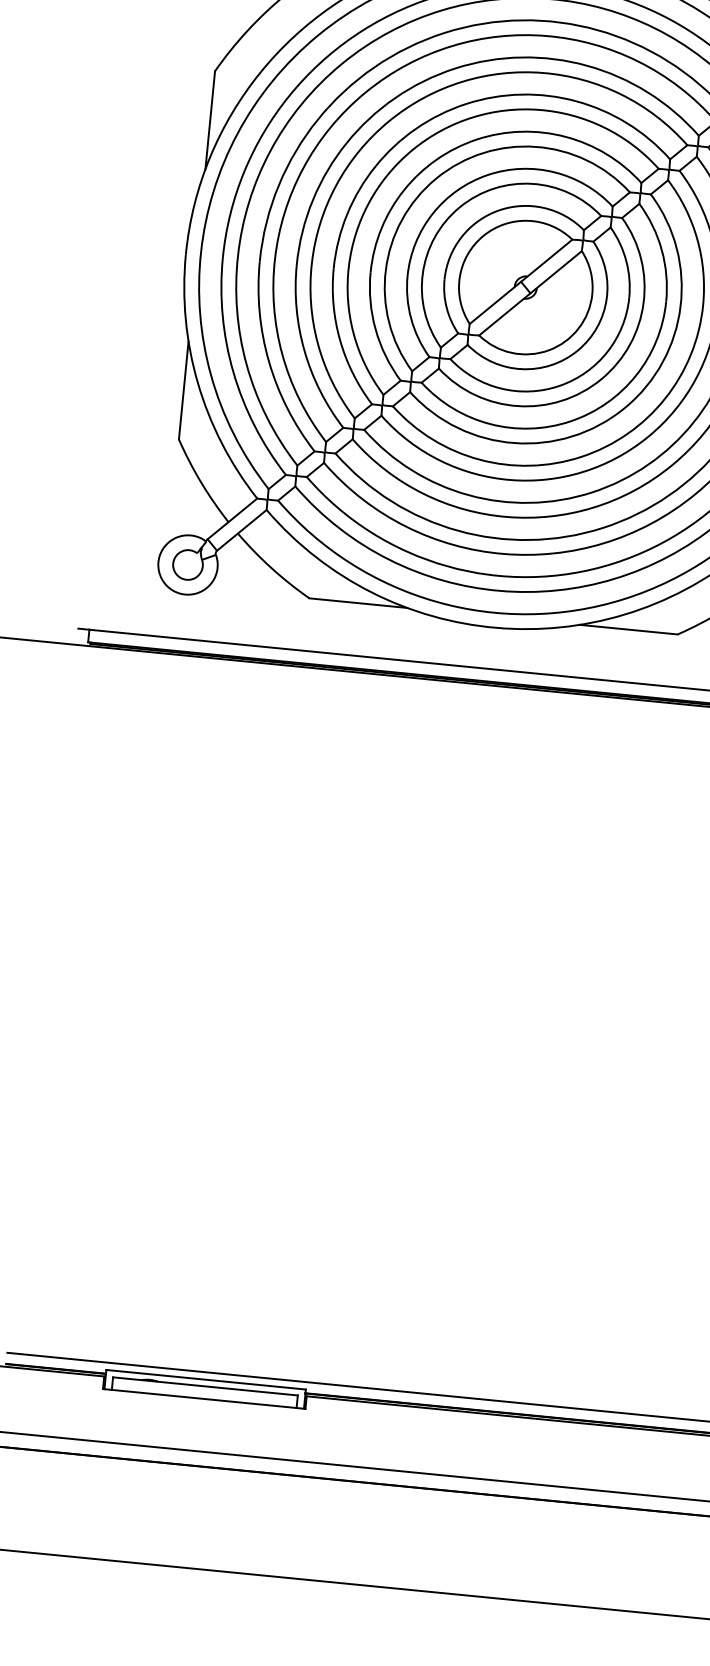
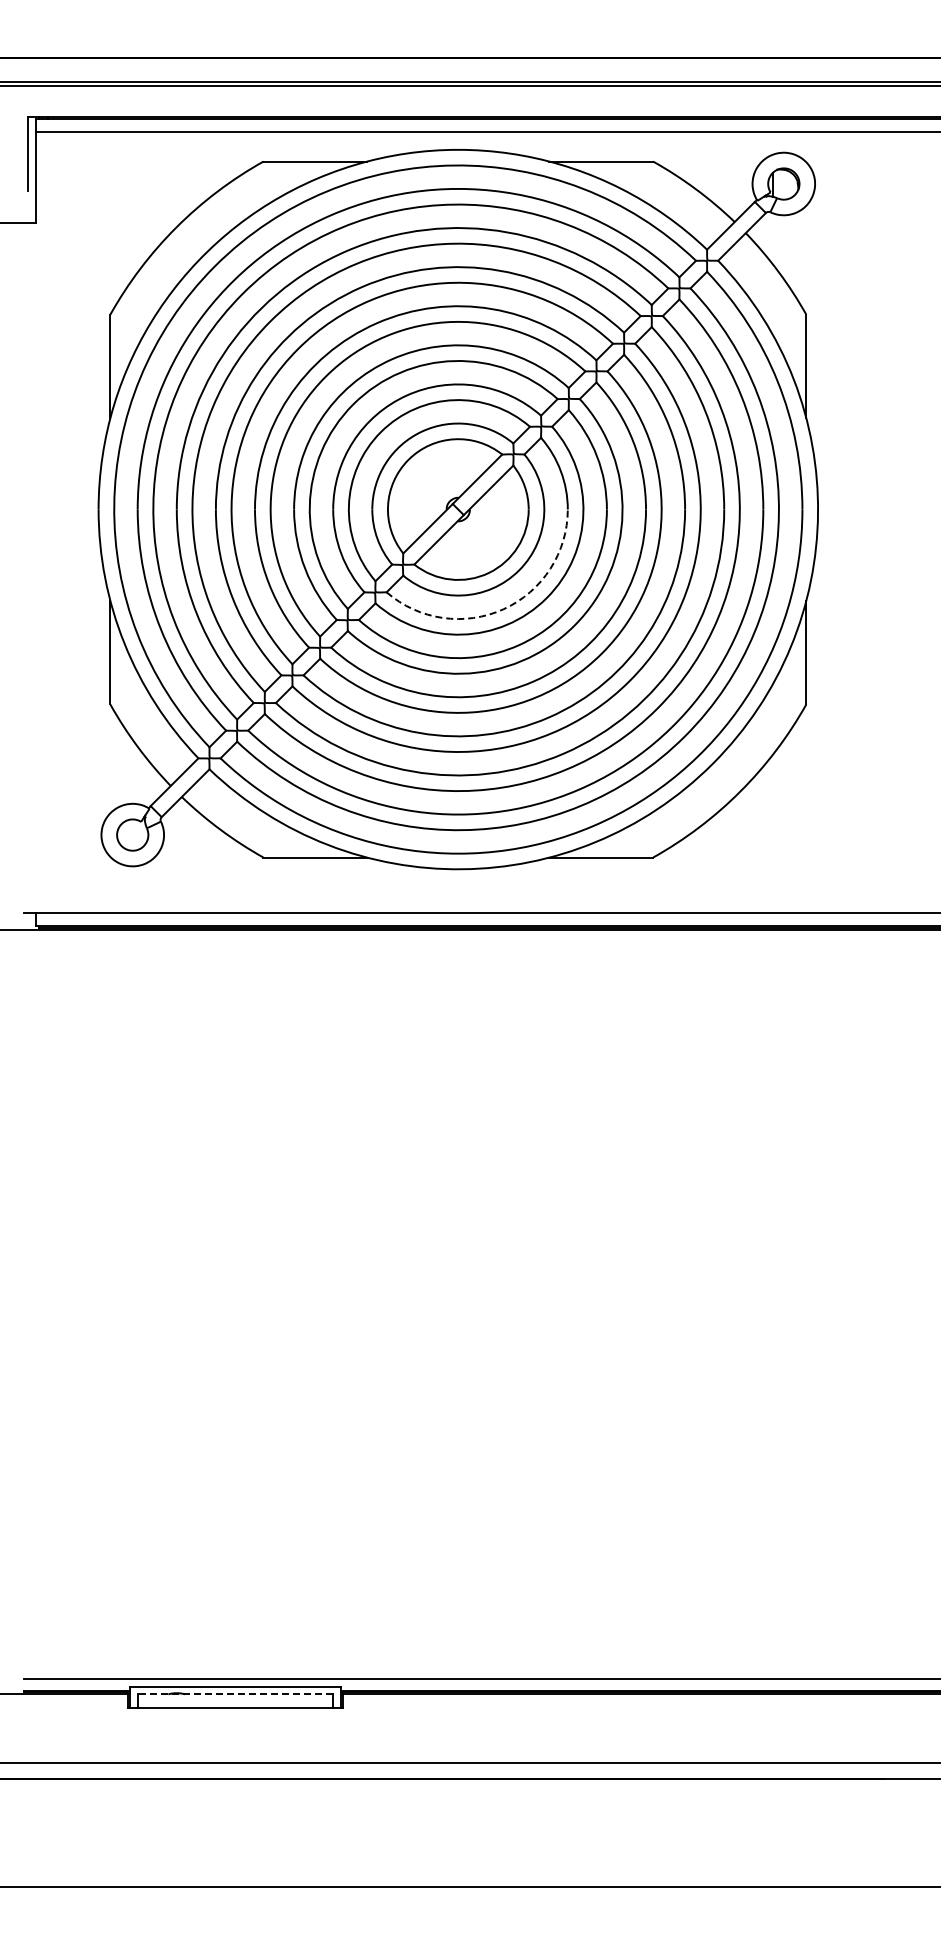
arc: (559, 386) -> (503, 609), solid -> dashed
line: (205, 1386) -> (235, 1694), solid -> dashed

